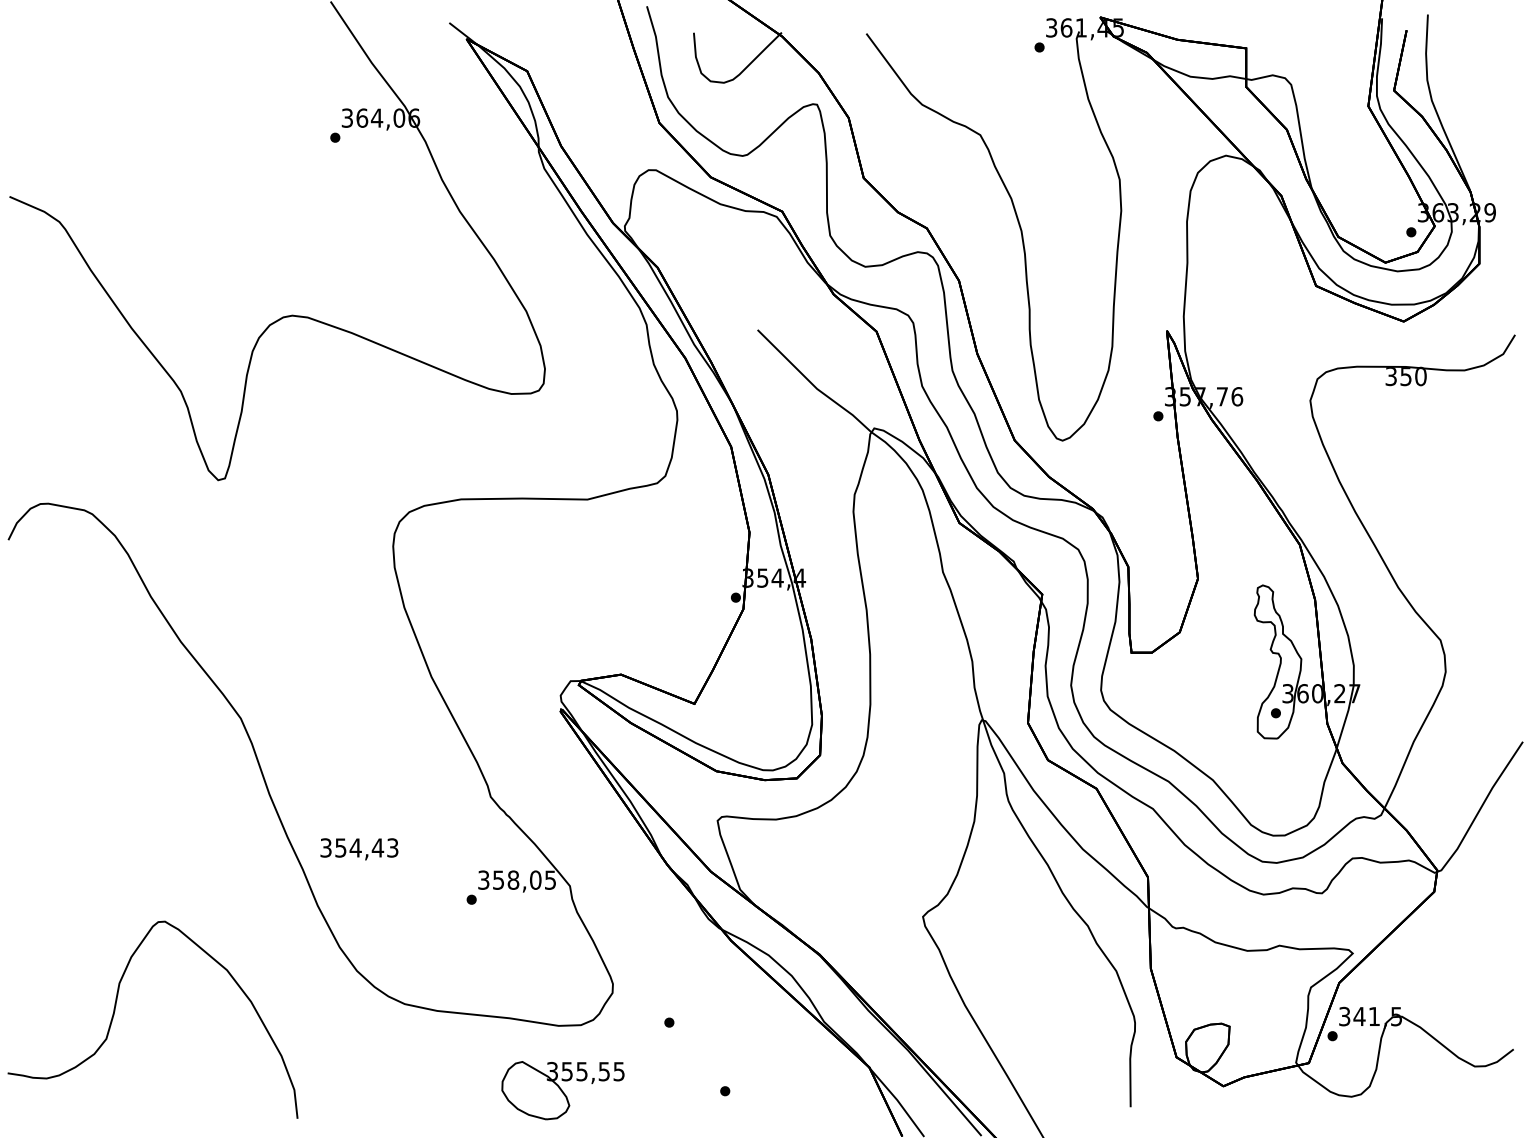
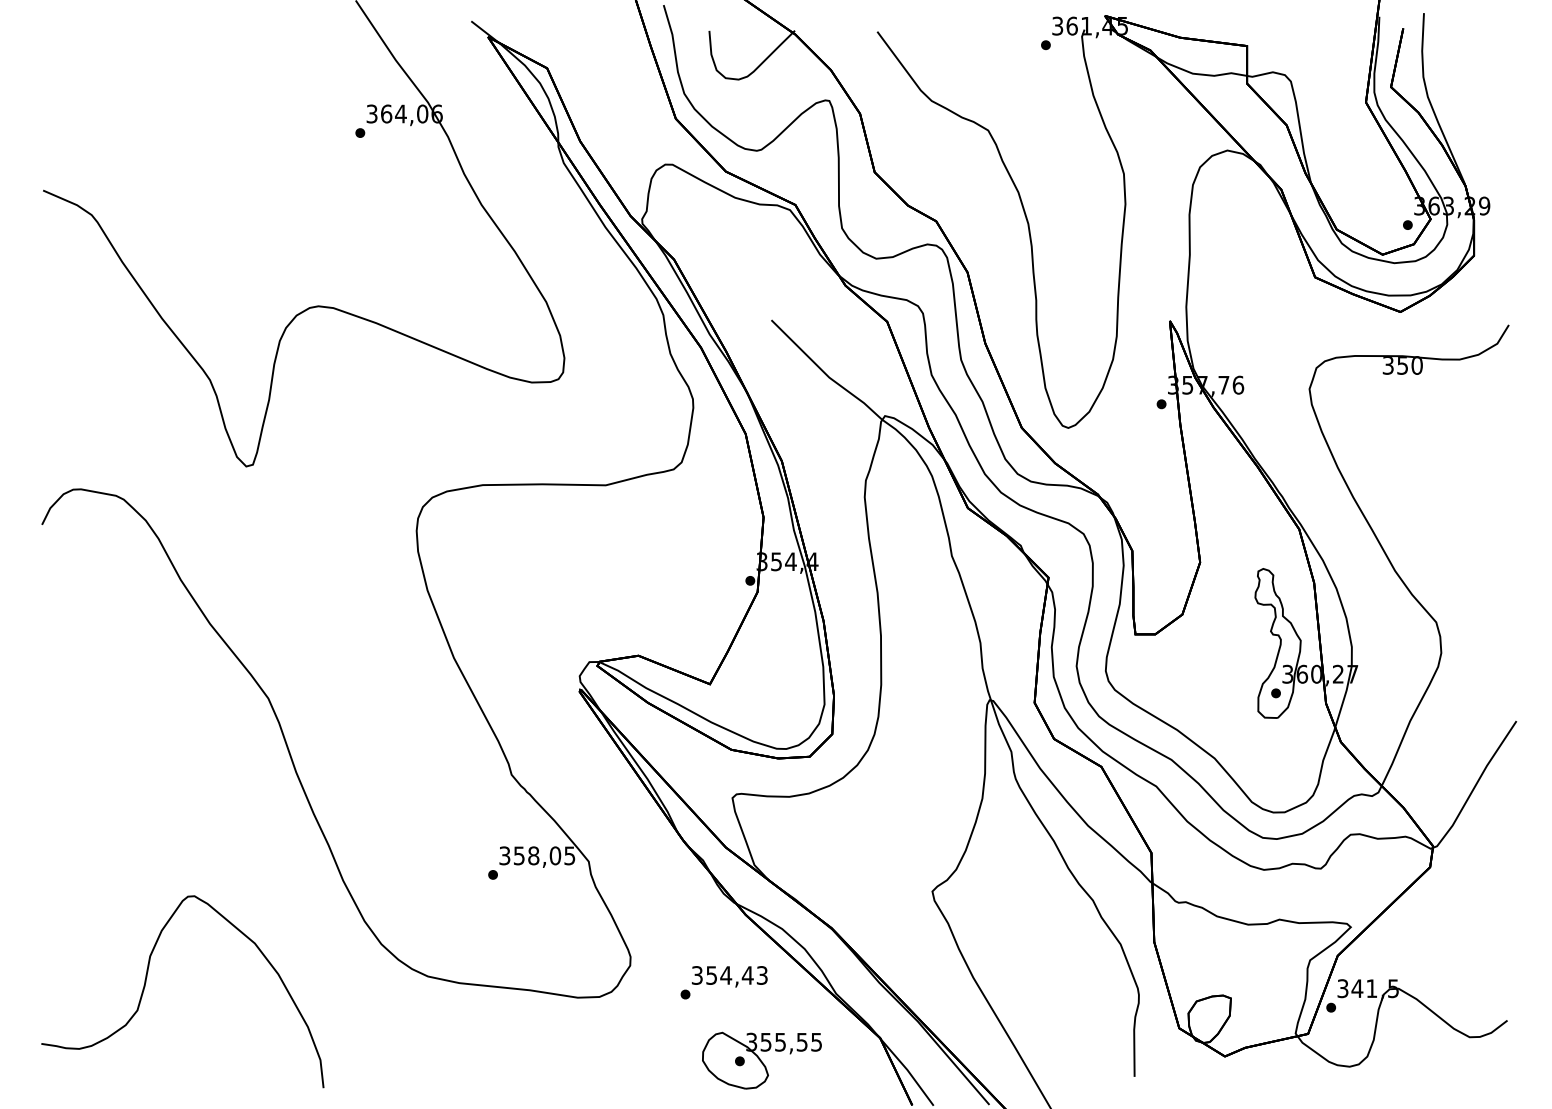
text: (359, 849) -> (729, 976), moved
part: (562, 1090) -> (761, 1060), moved

